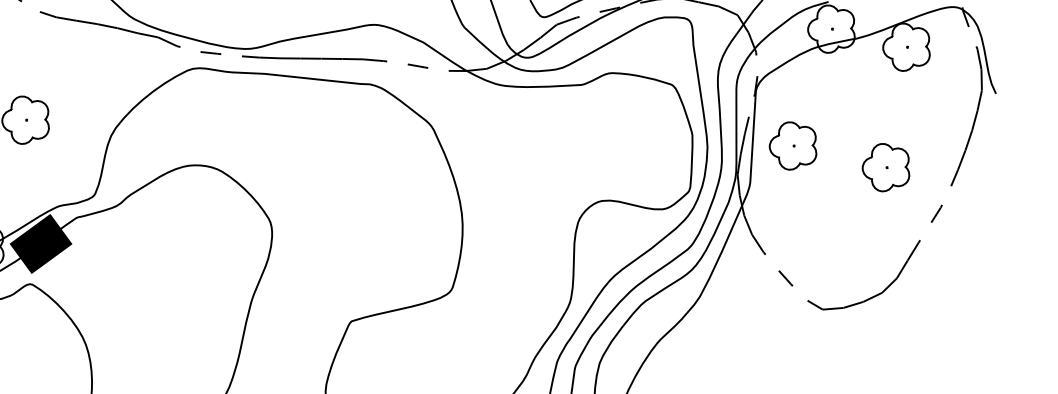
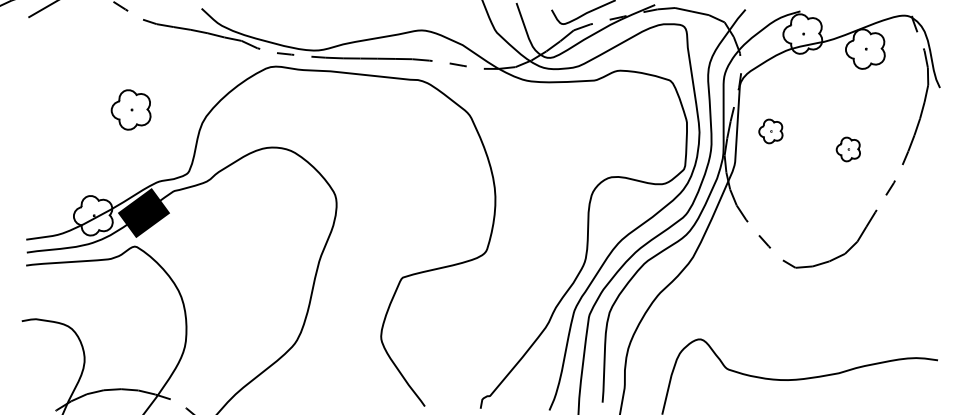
part: (792, 146) -> (770, 131), size x0.6
part: (886, 167) -> (848, 149), size x0.6

